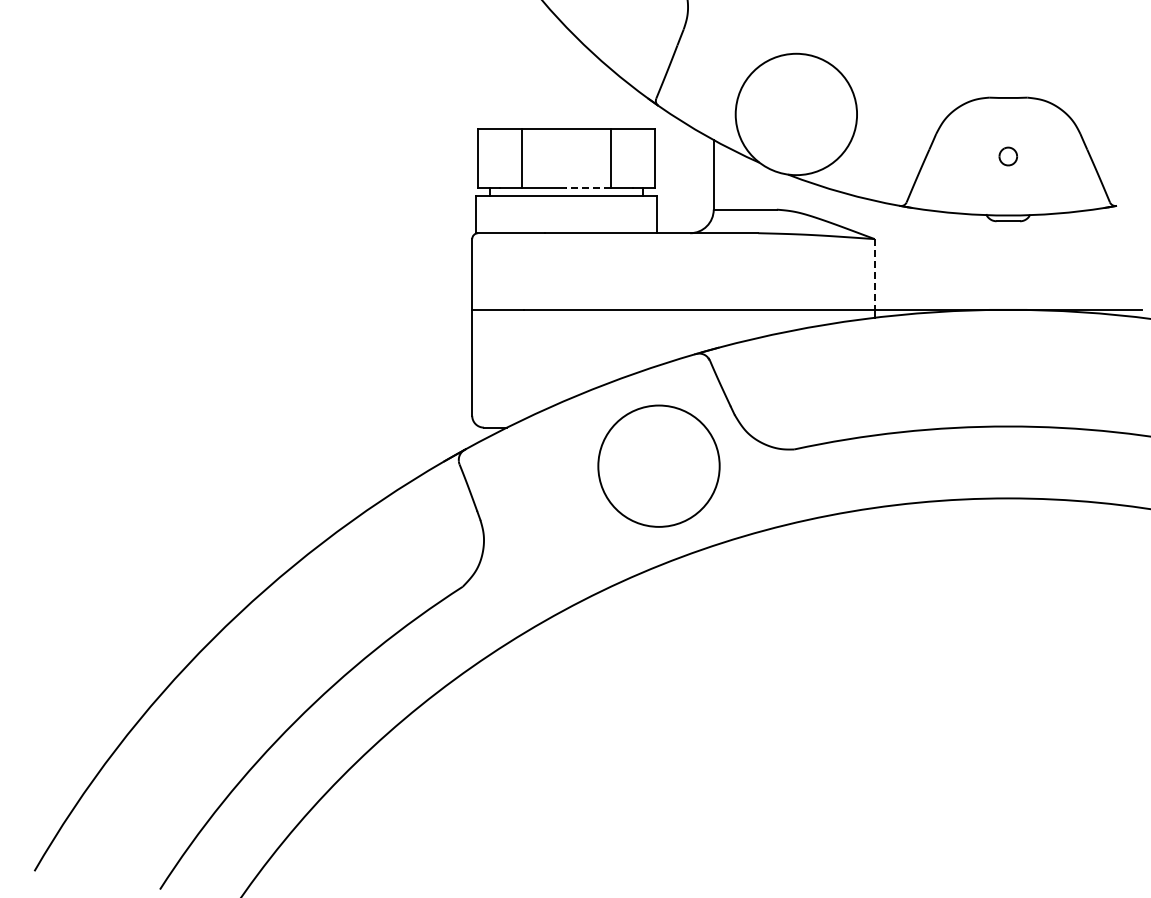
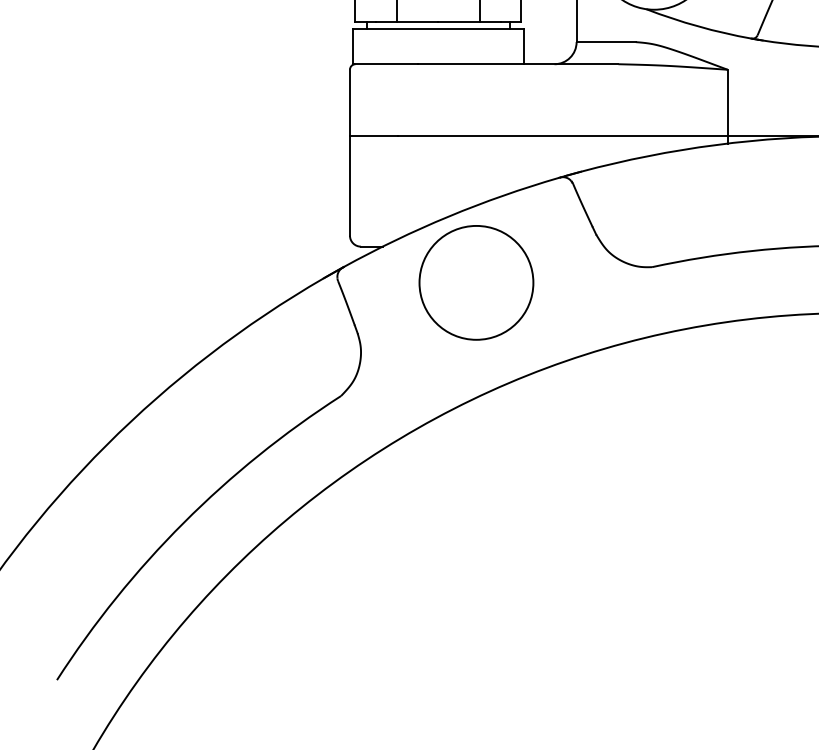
line: (588, 188) -> (459, 22), dashed -> solid
line: (874, 274) -> (727, 102), dashed -> solid
circle: (658, 465) -> (475, 282), moved

